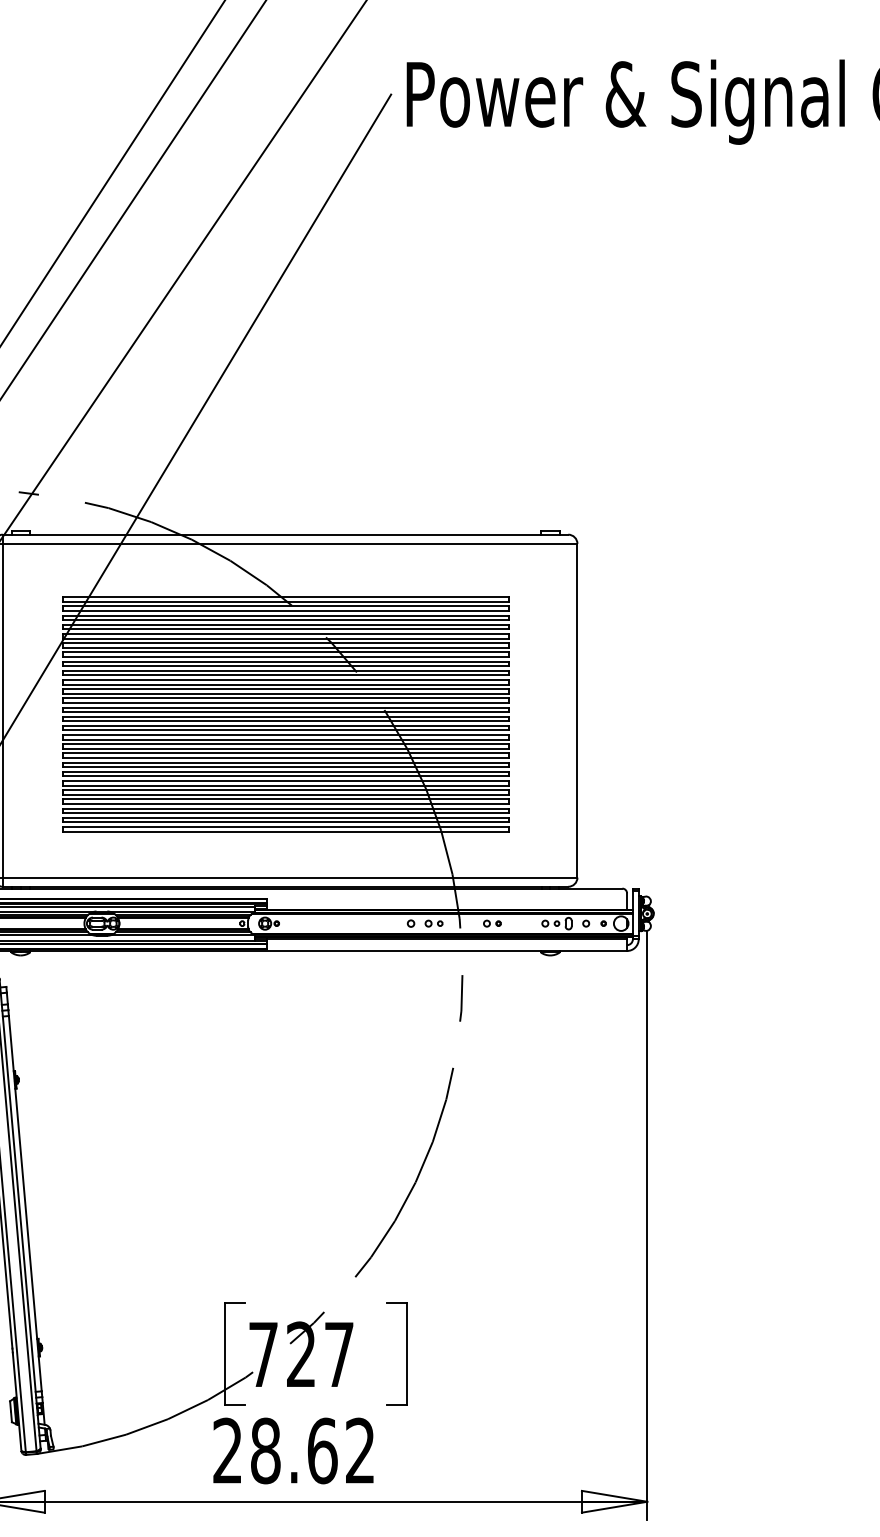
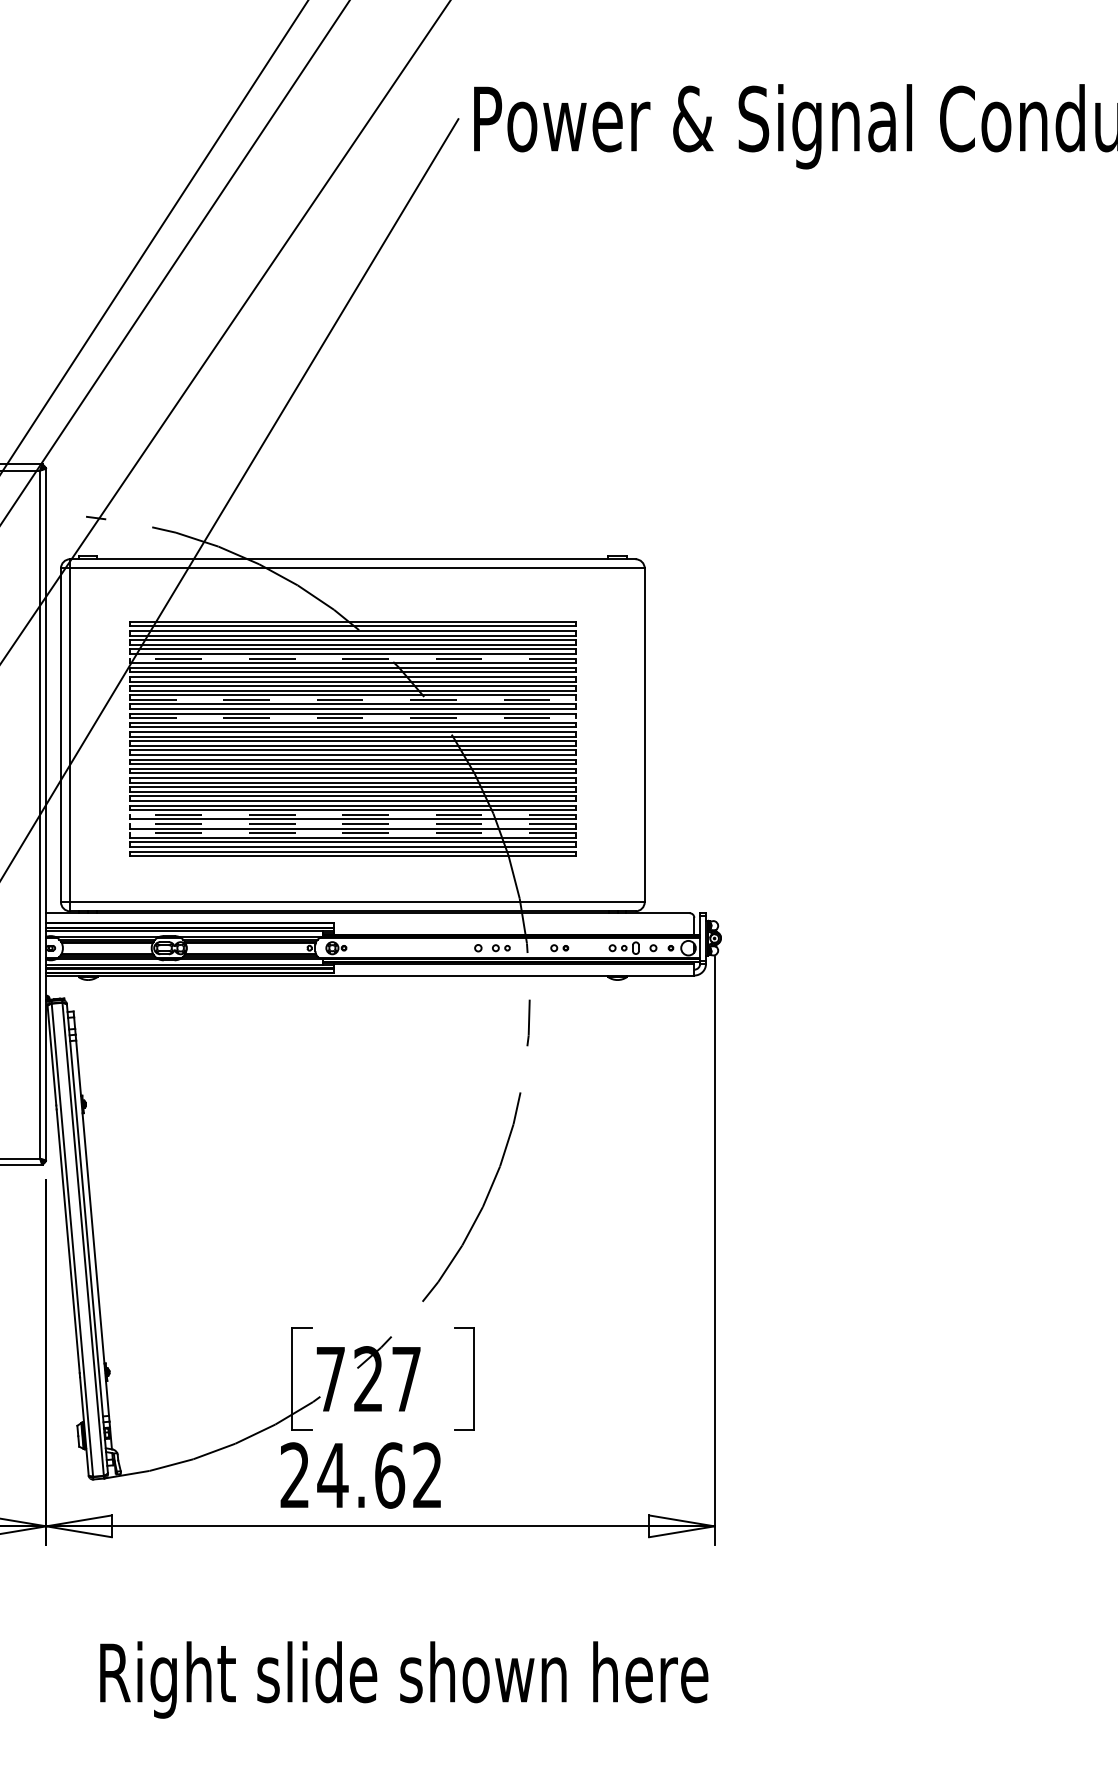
line: (285, 633) -> (352, 658), solid -> dashed
line: (285, 674) -> (352, 699), solid -> dashed
line: (285, 693) -> (352, 718), solid -> dashed
line: (285, 789) -> (352, 814), solid -> dashed
line: (285, 799) -> (352, 824), solid -> dashed
line: (285, 808) -> (352, 833), solid -> dashed
text: (265, 1450) -> (332, 1475), 28.62 -> 24.62

